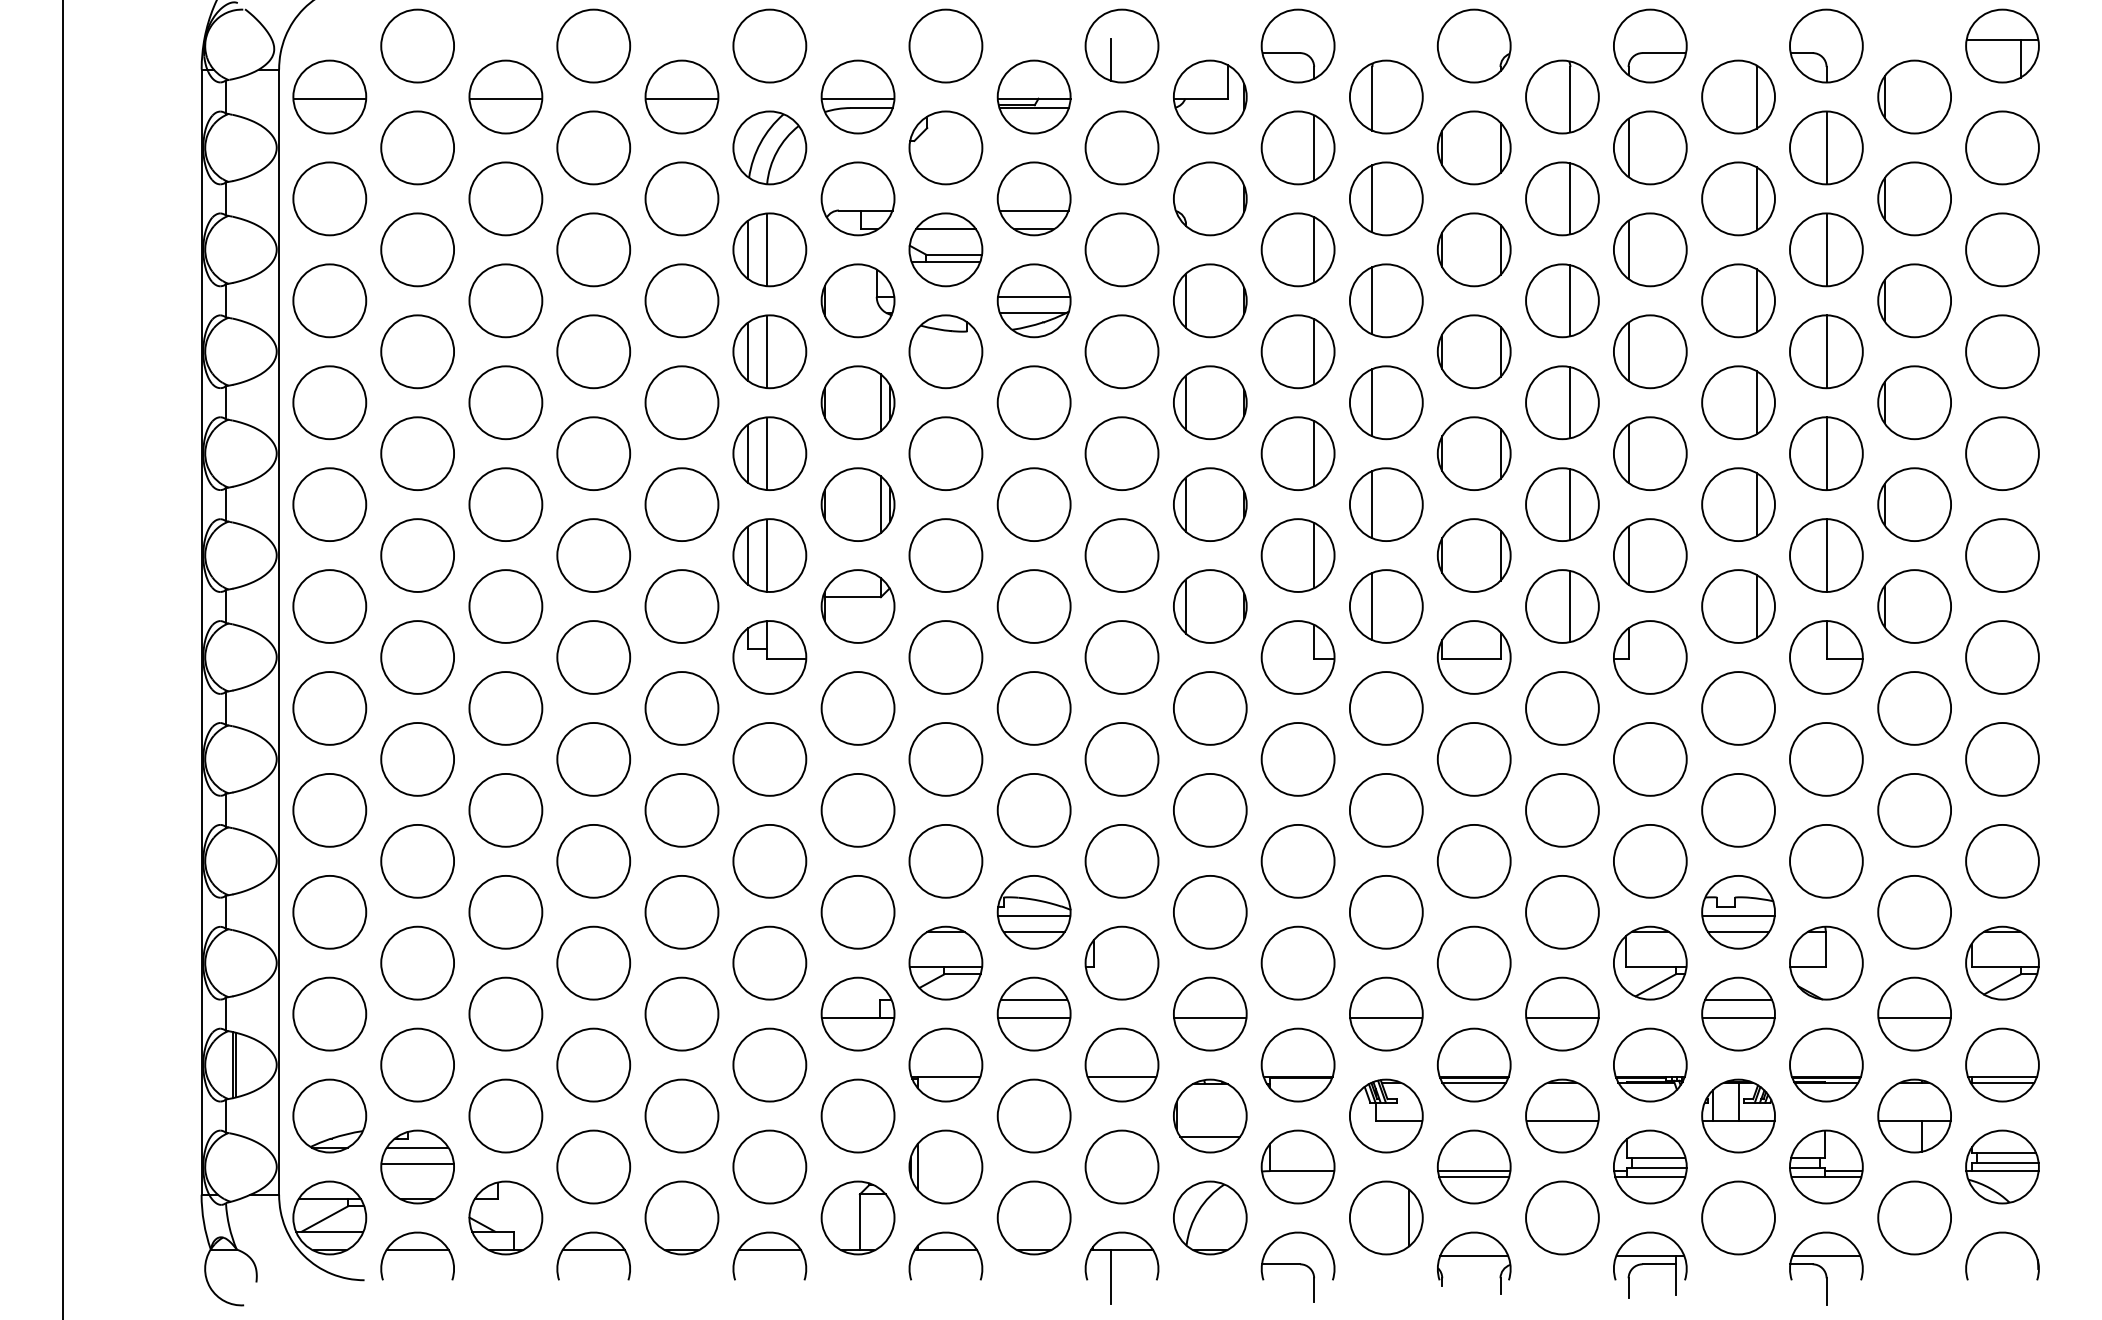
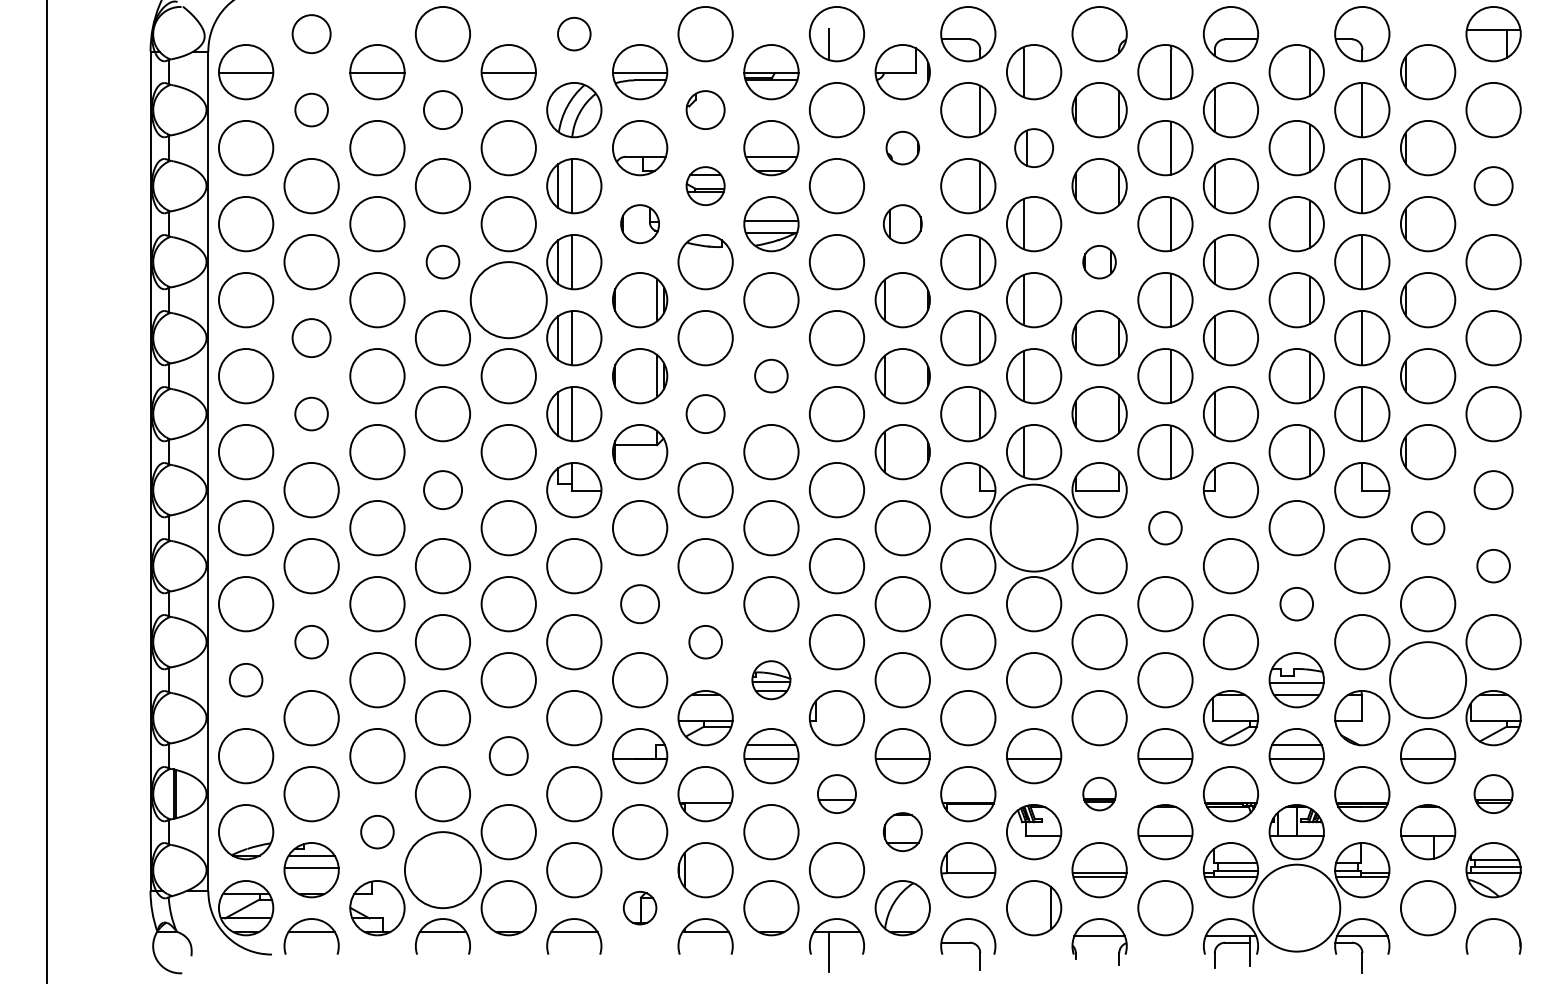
circle: (417, 45) -> (311, 33), size x0.7
circle: (769, 45) -> (574, 33), size x0.6
circle: (417, 147) -> (311, 109), size x0.6
circle: (593, 147) -> (442, 109), size x0.7
part: (945, 147) -> (705, 109), size x0.7
part: (1210, 198) -> (902, 147), size x0.6
part: (1386, 198) -> (1034, 147), size x0.7
part: (945, 249) -> (705, 185), size x0.7
circle: (2002, 249) -> (1493, 185), size x0.7
part: (857, 300) -> (639, 223), size x0.7
part: (1210, 300) -> (902, 223), size x0.7
circle: (593, 351) -> (442, 261), size x0.6
part: (1473, 351) -> (1099, 261), size x0.6
circle: (681, 402) -> (508, 299), size x1.4
circle: (417, 453) -> (311, 337), size x0.7
circle: (1033, 504) -> (770, 376), size x0.6
circle: (417, 555) -> (311, 414), size x0.6
circle: (945, 555) -> (705, 414), size x0.7
circle: (593, 657) -> (442, 490), size x0.7
circle: (2002, 657) -> (1493, 490), size x0.7
circle: (1385, 708) -> (1033, 528), size x1.6
circle: (1562, 708) -> (1165, 528), size x0.6
circle: (1914, 708) -> (1427, 528), size x0.6
circle: (2002, 759) -> (1493, 566), size x0.6
circle: (857, 810) -> (639, 604), size x0.7
circle: (1738, 810) -> (1296, 604), size x0.6
circle: (417, 860) -> (311, 641), size x0.6
circle: (945, 861) -> (705, 642), size x0.6
circle: (329, 911) -> (245, 679), size x0.6
circle: (1914, 911) -> (1427, 679), size x1.4
part: (1033, 912) -> (770, 680), size x0.7
circle: (681, 1013) -> (508, 755), size x0.7
part: (1121, 1064) -> (836, 793), size x0.7
part: (1473, 1064) -> (1099, 793), size x0.6
part: (2002, 1064) -> (1493, 793), size x0.7
circle: (505, 1115) -> (377, 831), size x0.6
part: (1210, 1115) -> (902, 831), size x0.7
circle: (593, 1166) -> (442, 869), size x1.4
part: (857, 1217) -> (639, 907), size x0.6
circle: (1738, 1217) -> (1296, 907), size x1.6

